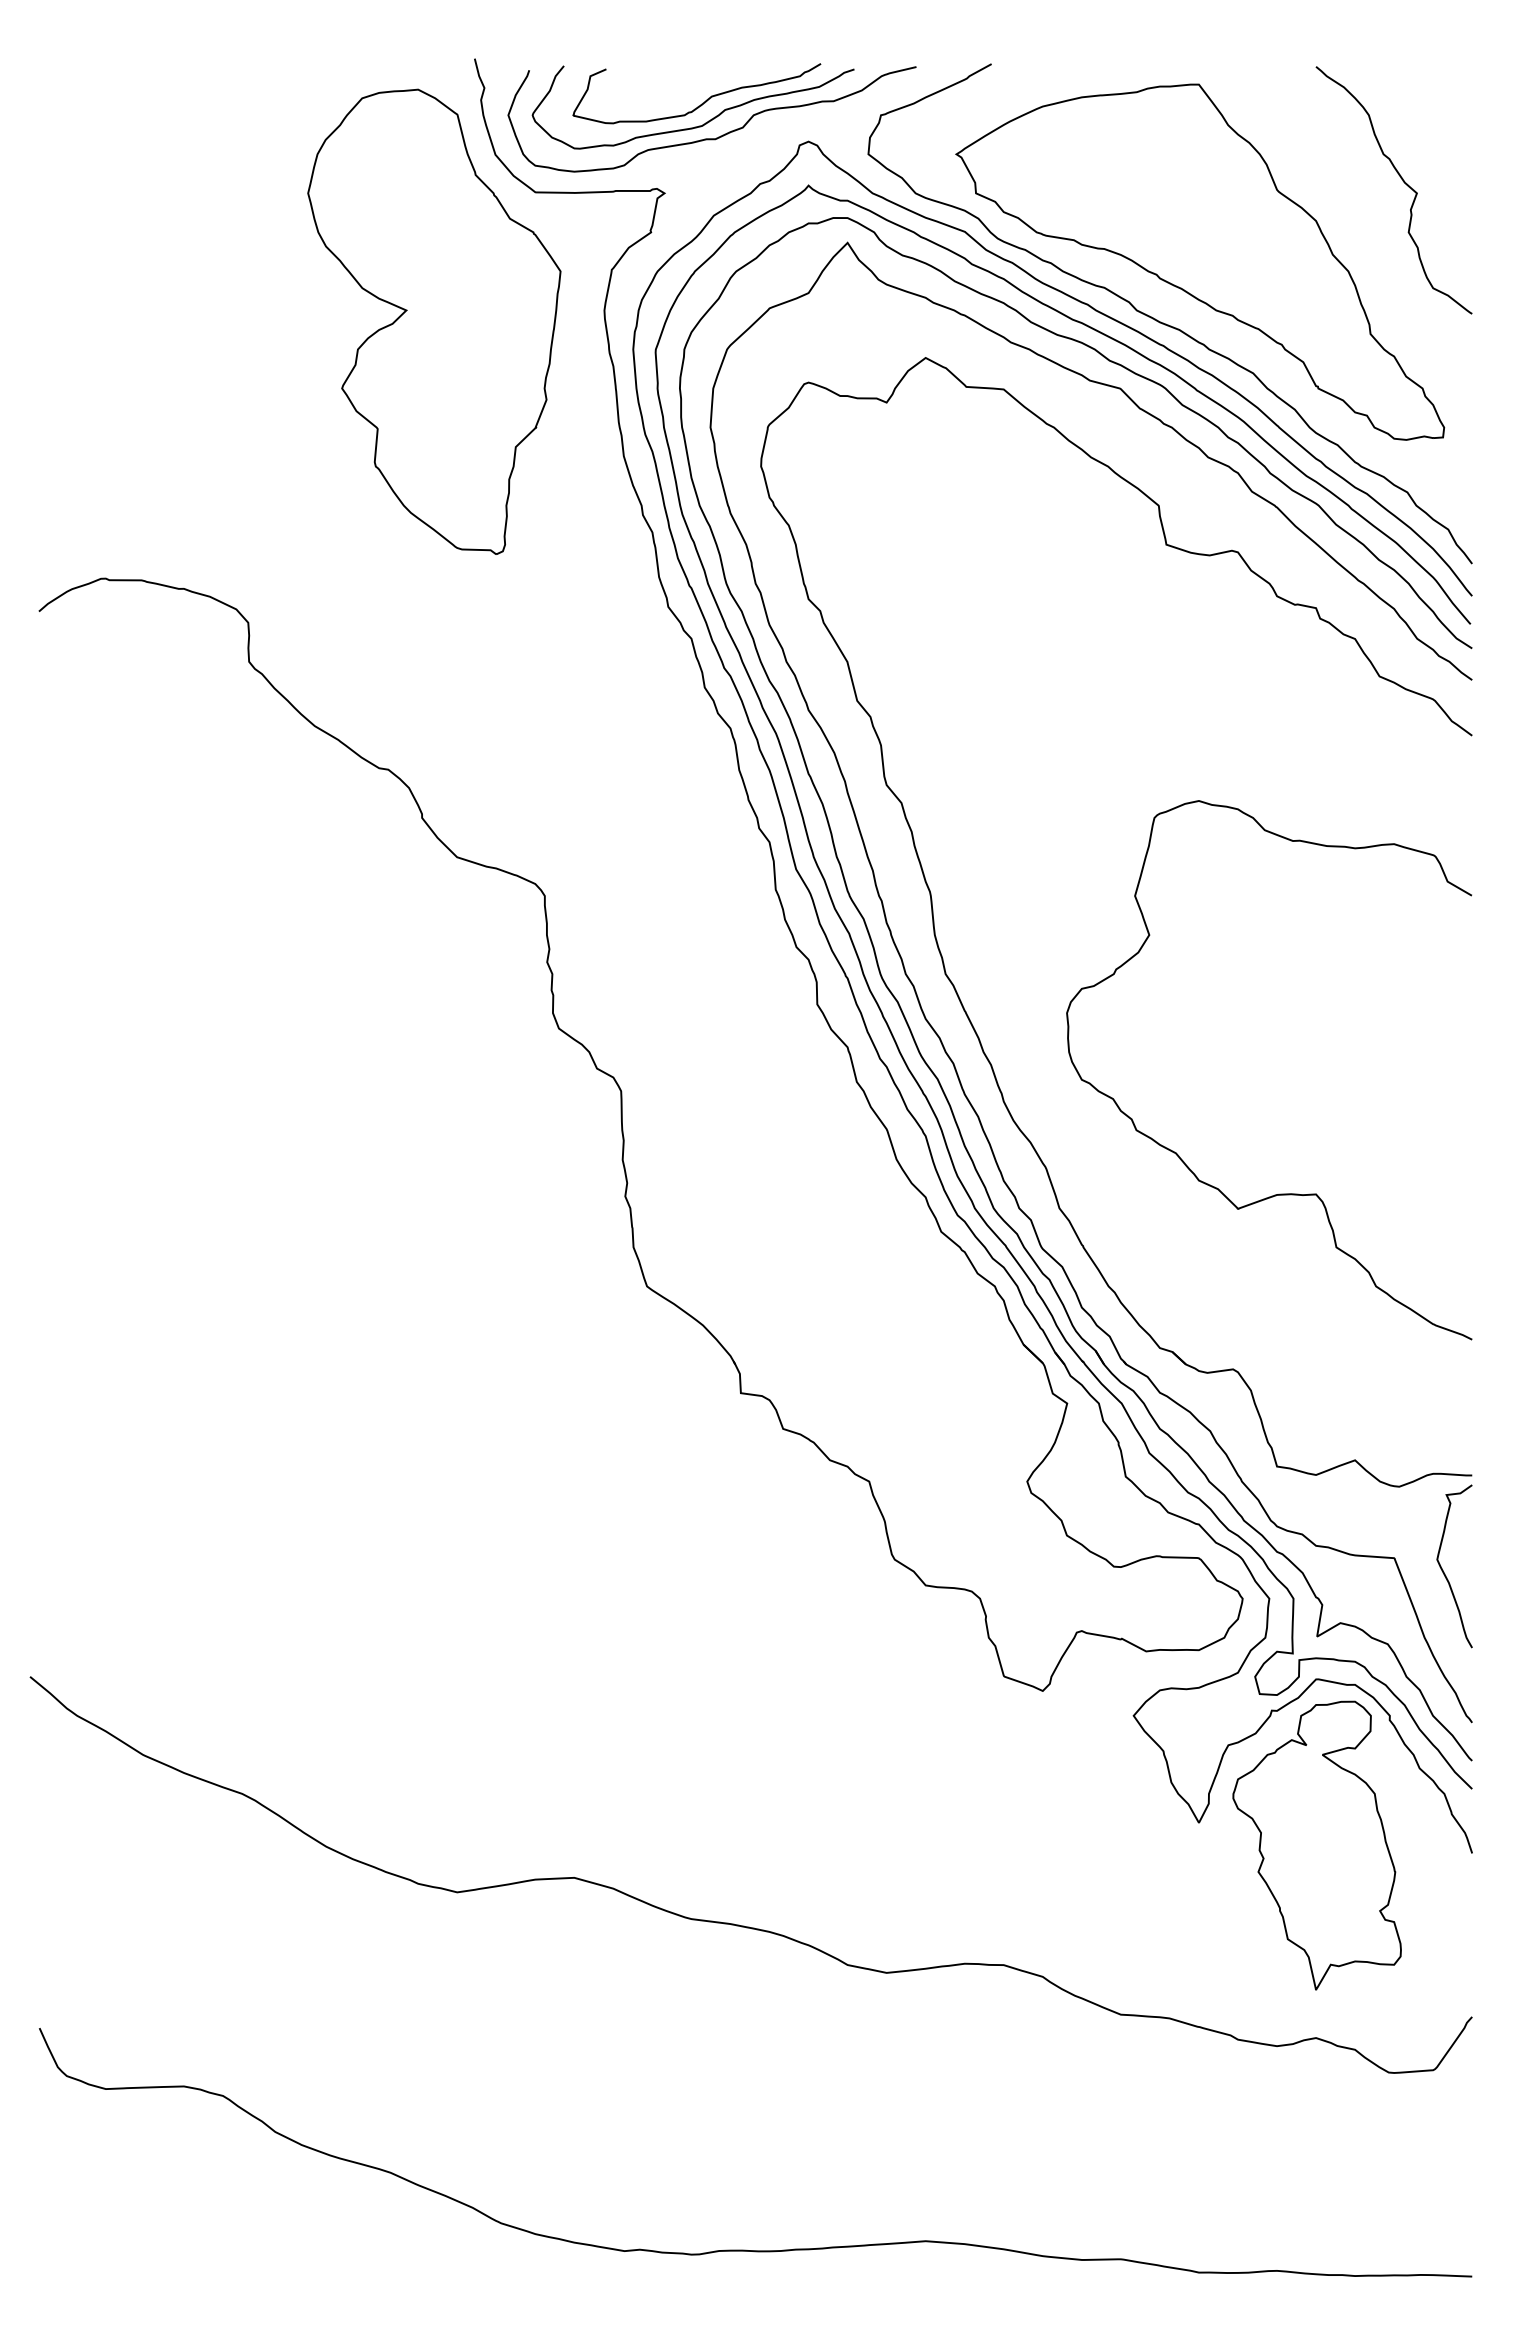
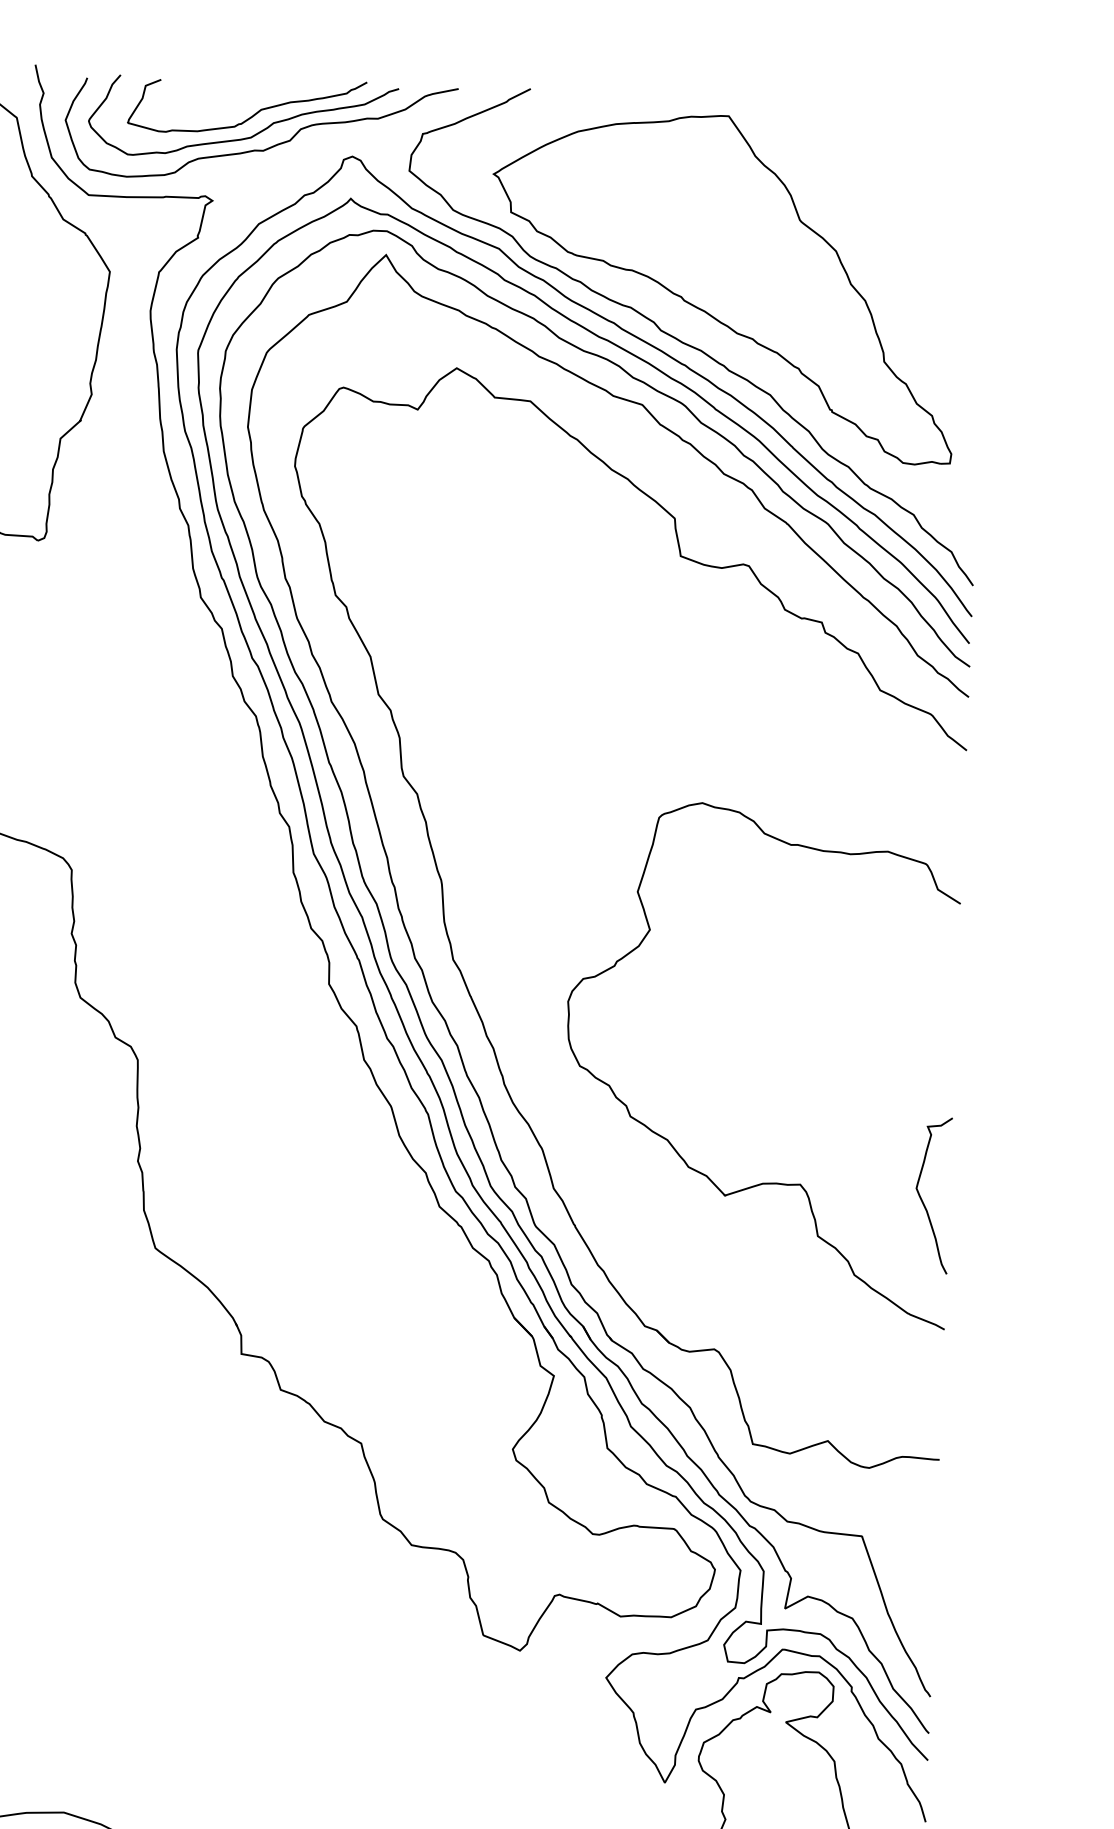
curve: (1402, 181) -> (920, 216), removed
curve: (1445, 1573) -> (923, 1201), moved

